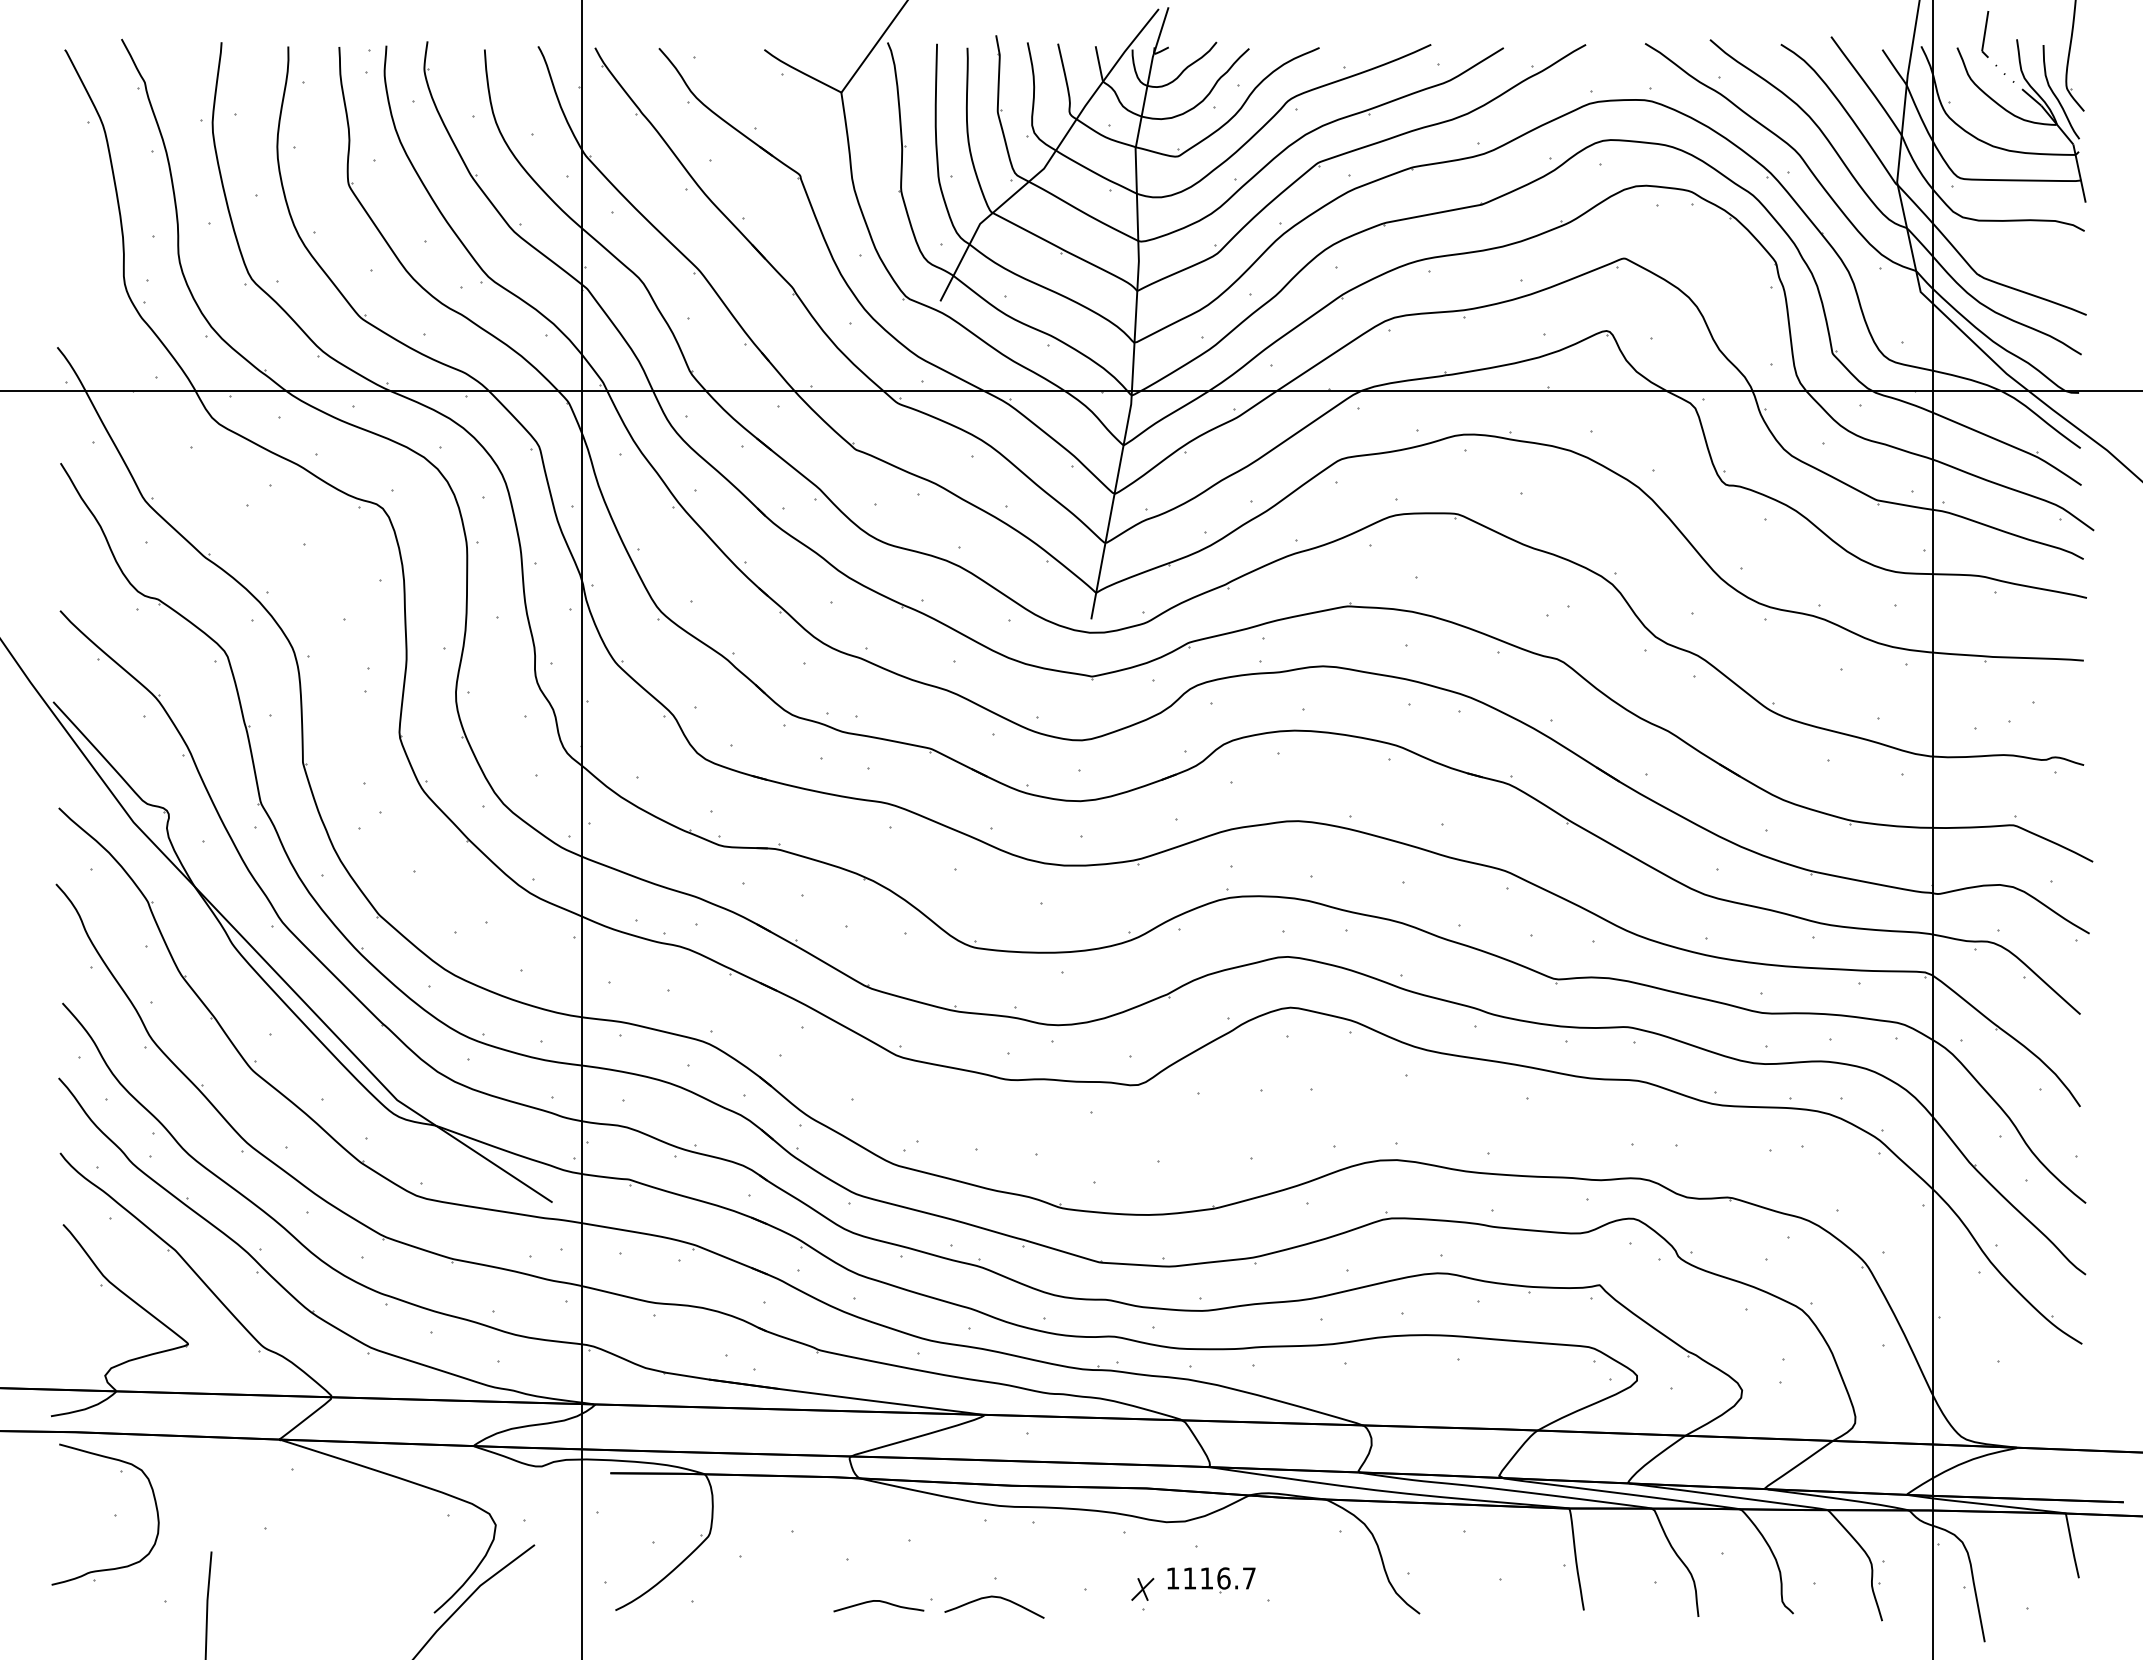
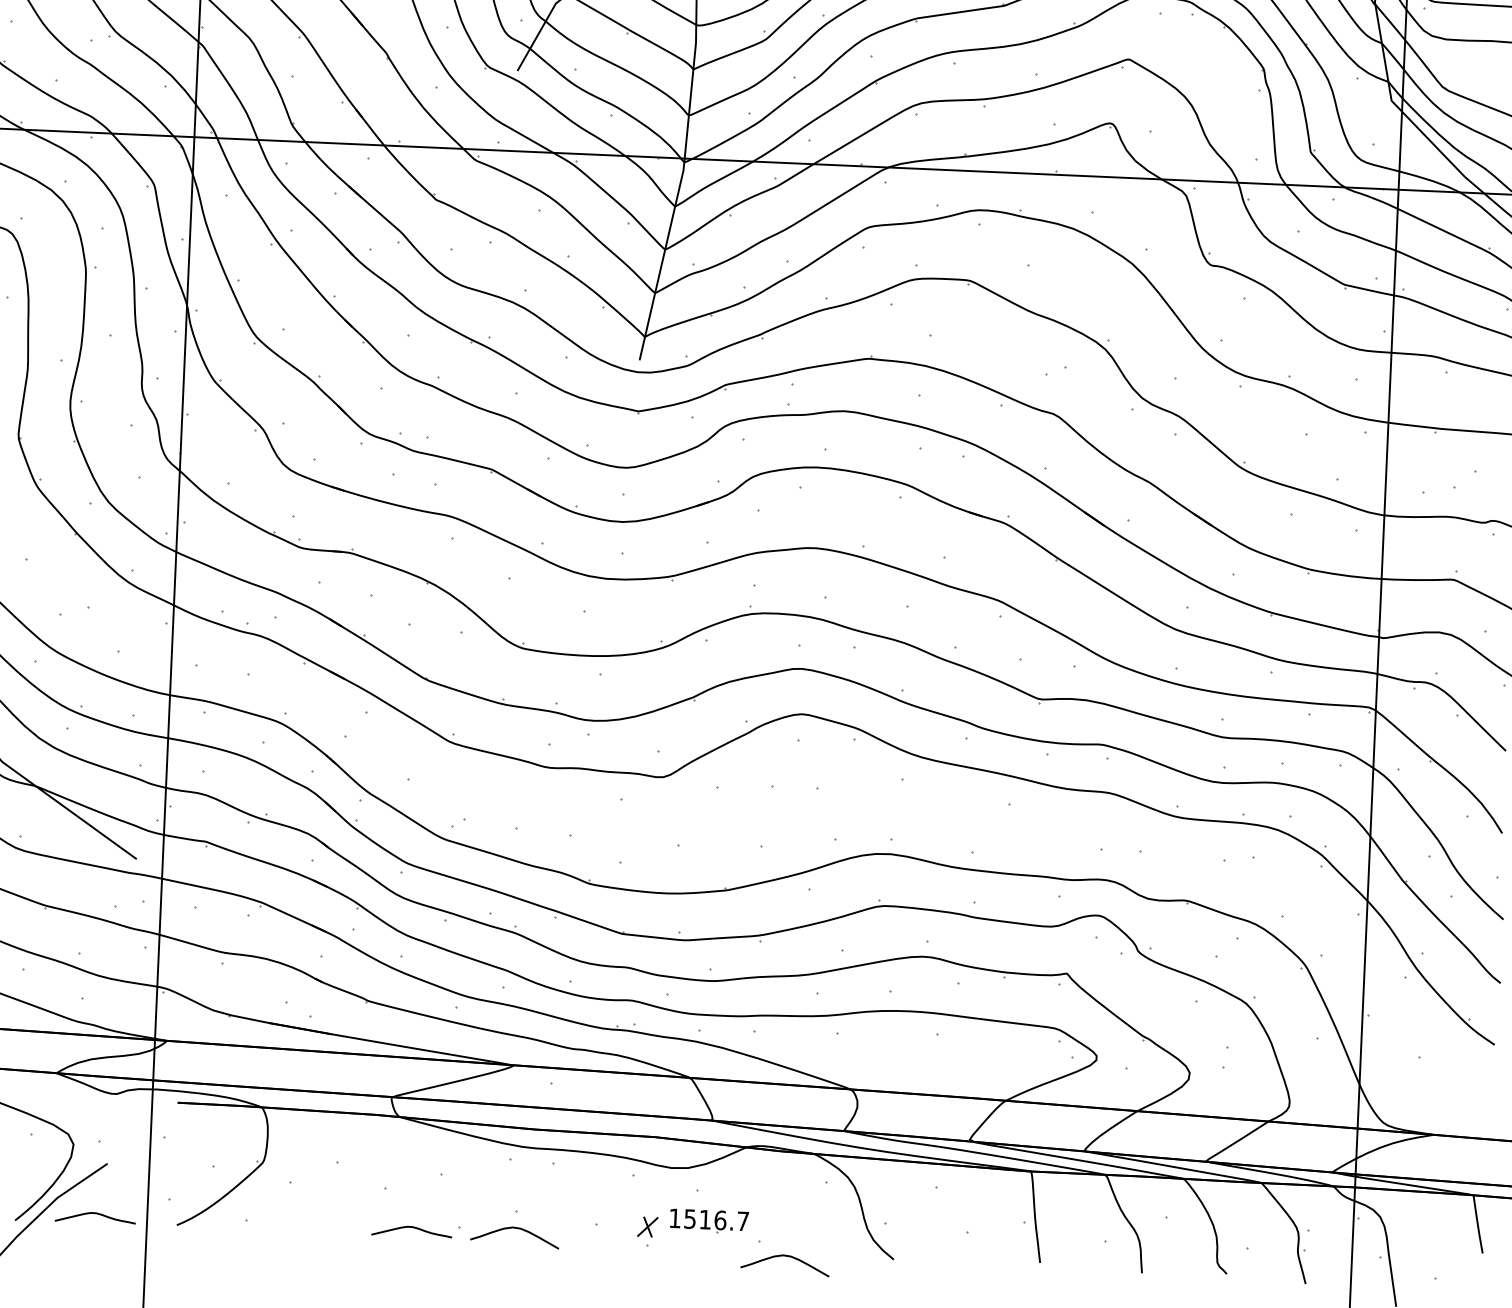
text: (1189, 1578) -> (689, 1219), 1116.7 -> 1516.7
curve: (525, 1602) -> (97, 1214), added
curve: (1302, 1616) -> (789, 1257), added

